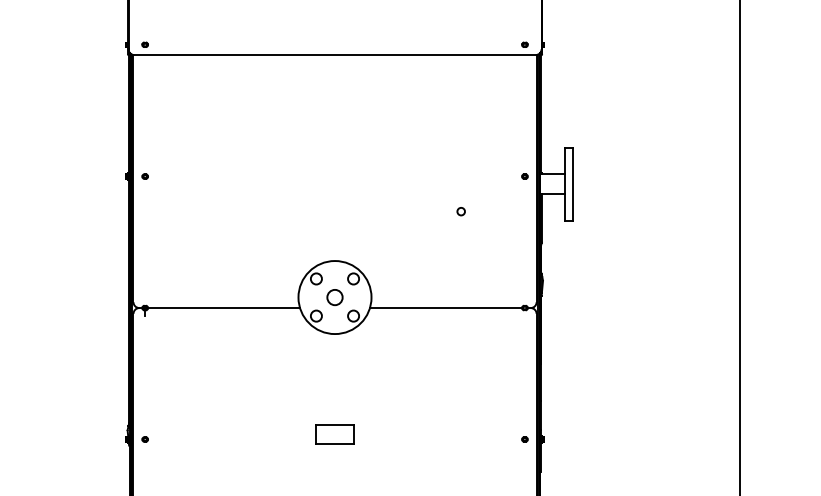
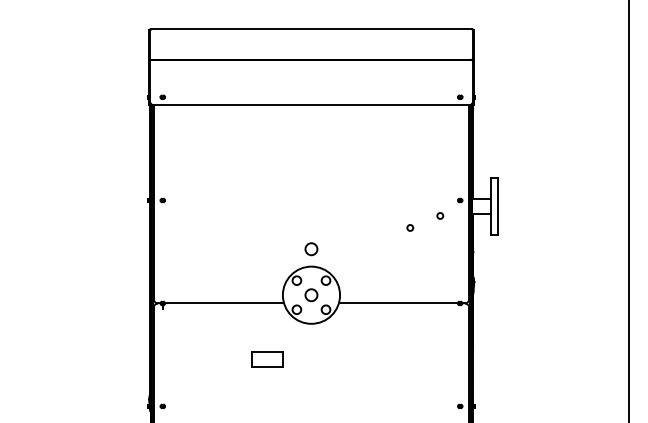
circle: (499, 195) -> (440, 215), added
circle: (335, 239) -> (311, 249), added
part: (335, 434) -> (267, 359), moved

